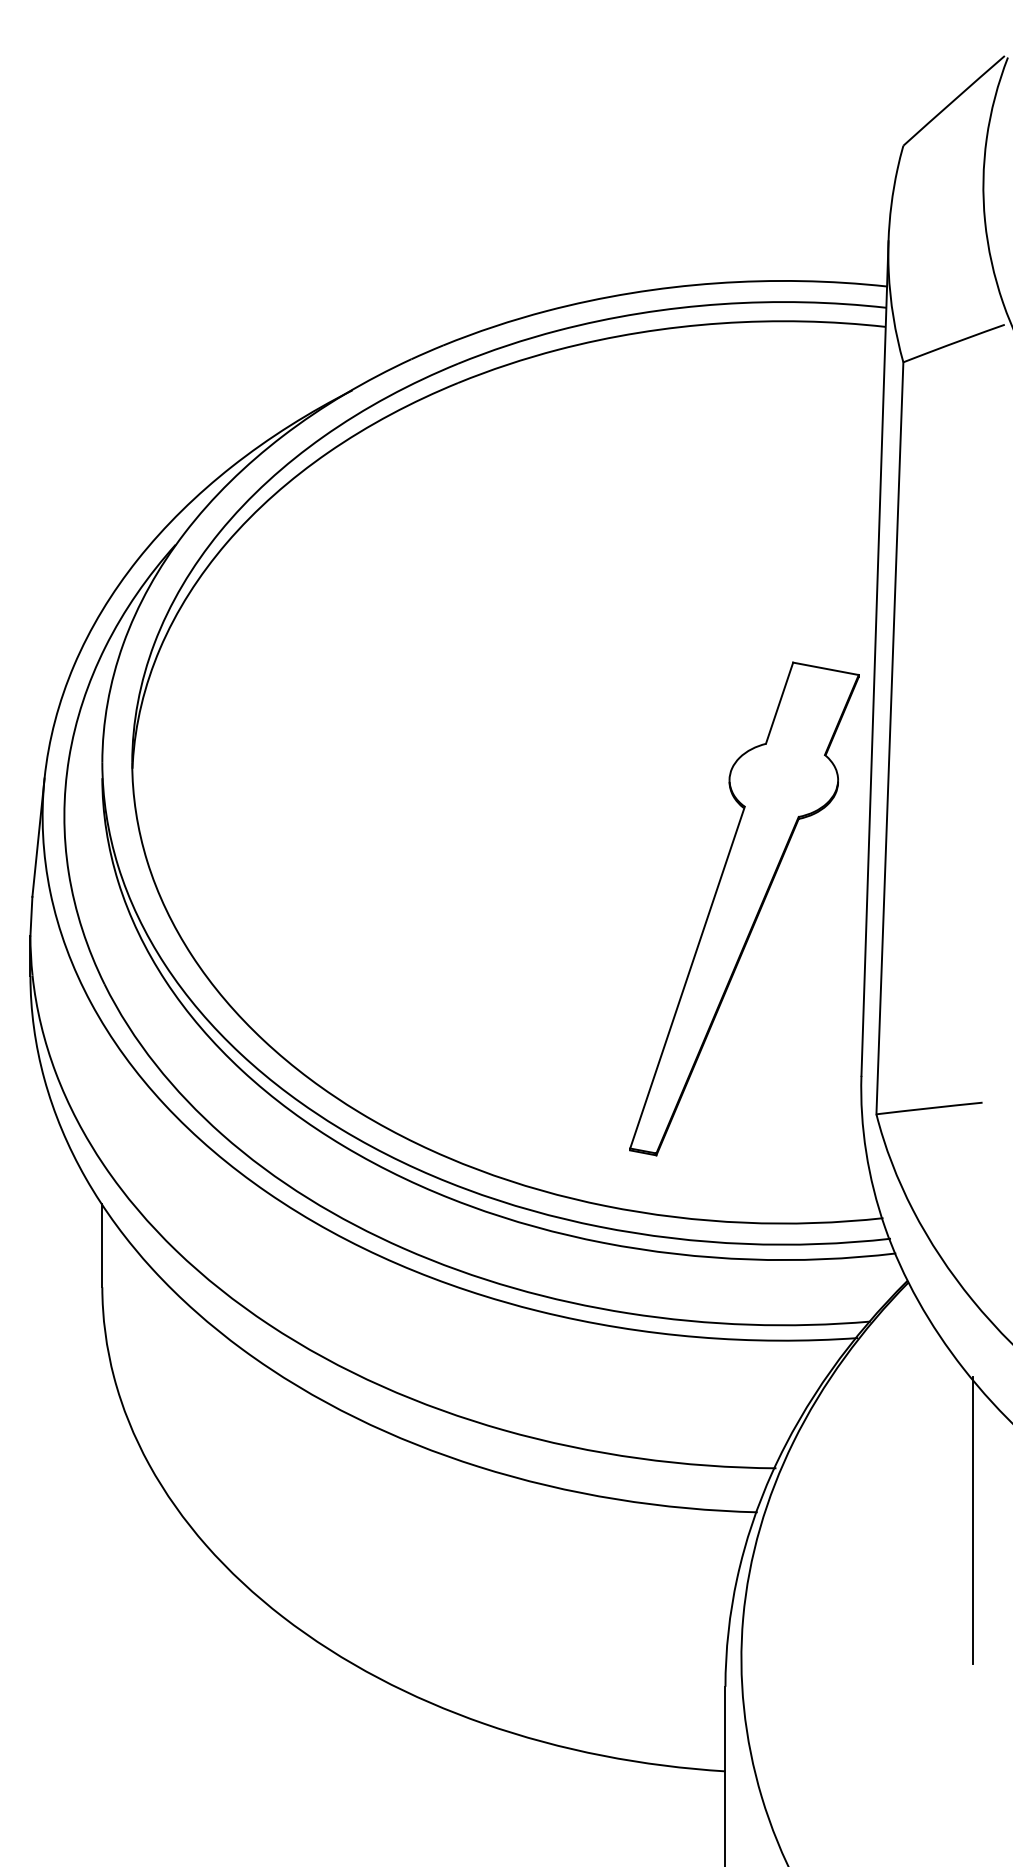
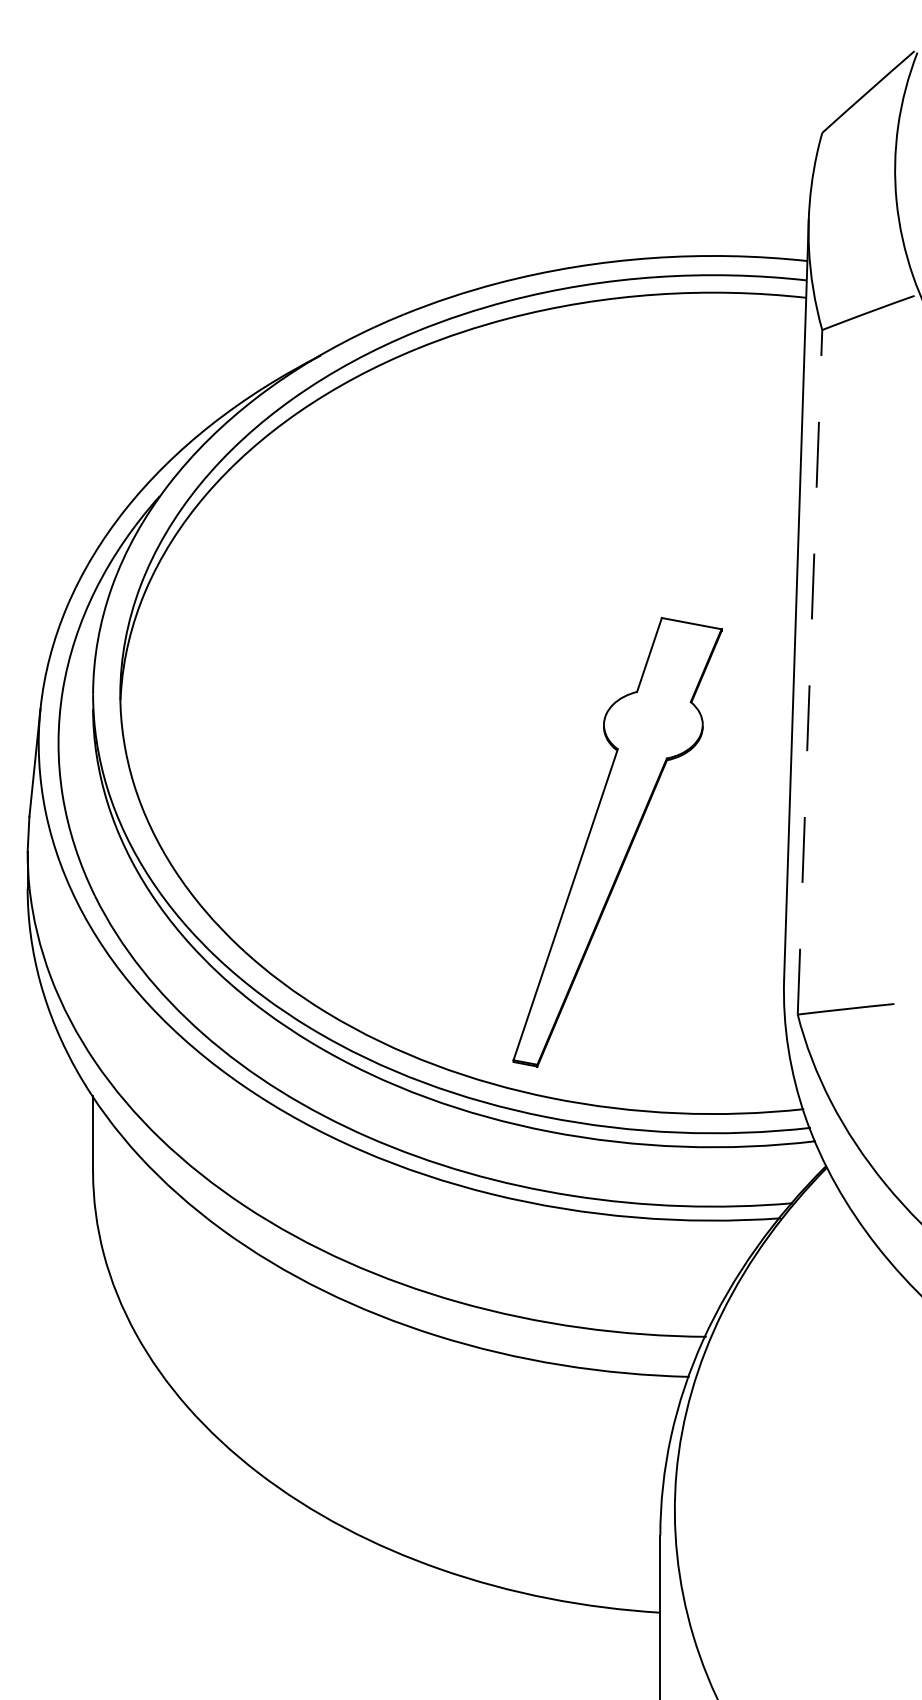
line: (889, 737) -> (809, 671), solid -> dashed
part: (744, 908) -> (617, 841), moved
line: (972, 1520) -> (885, 1384), removed

